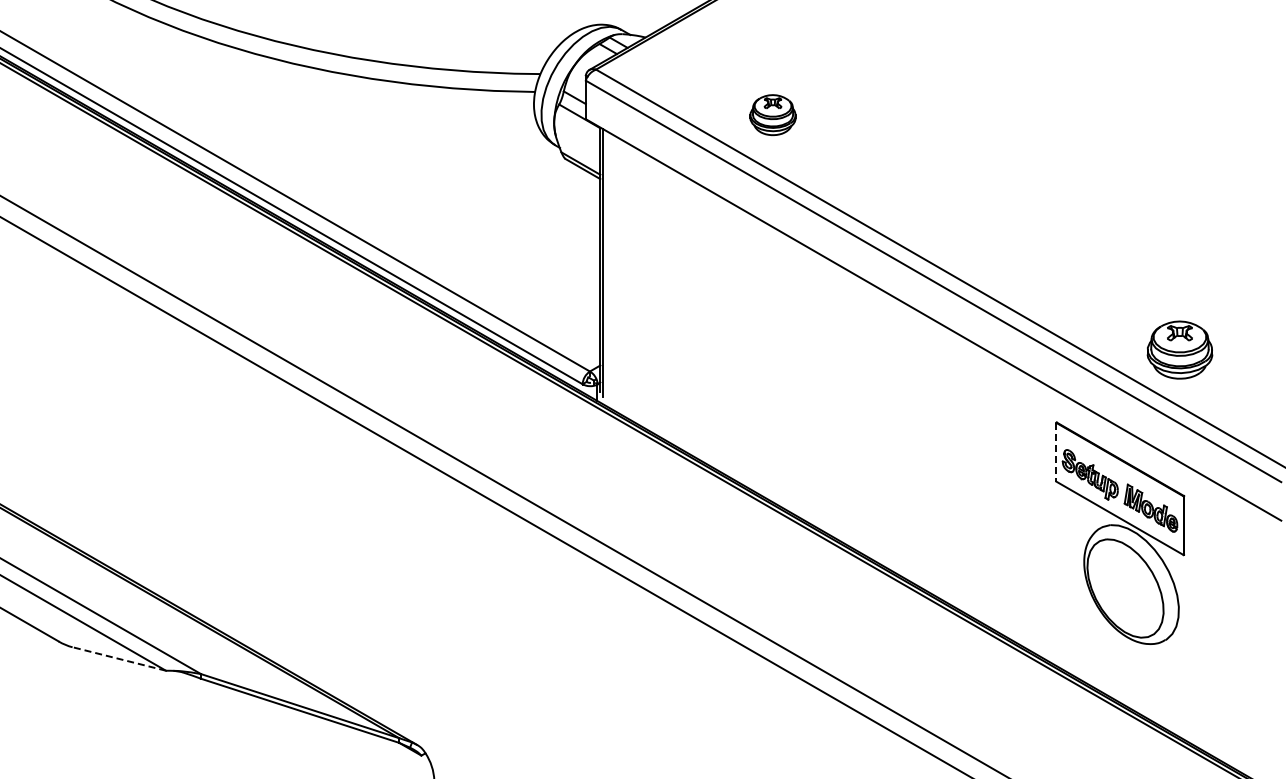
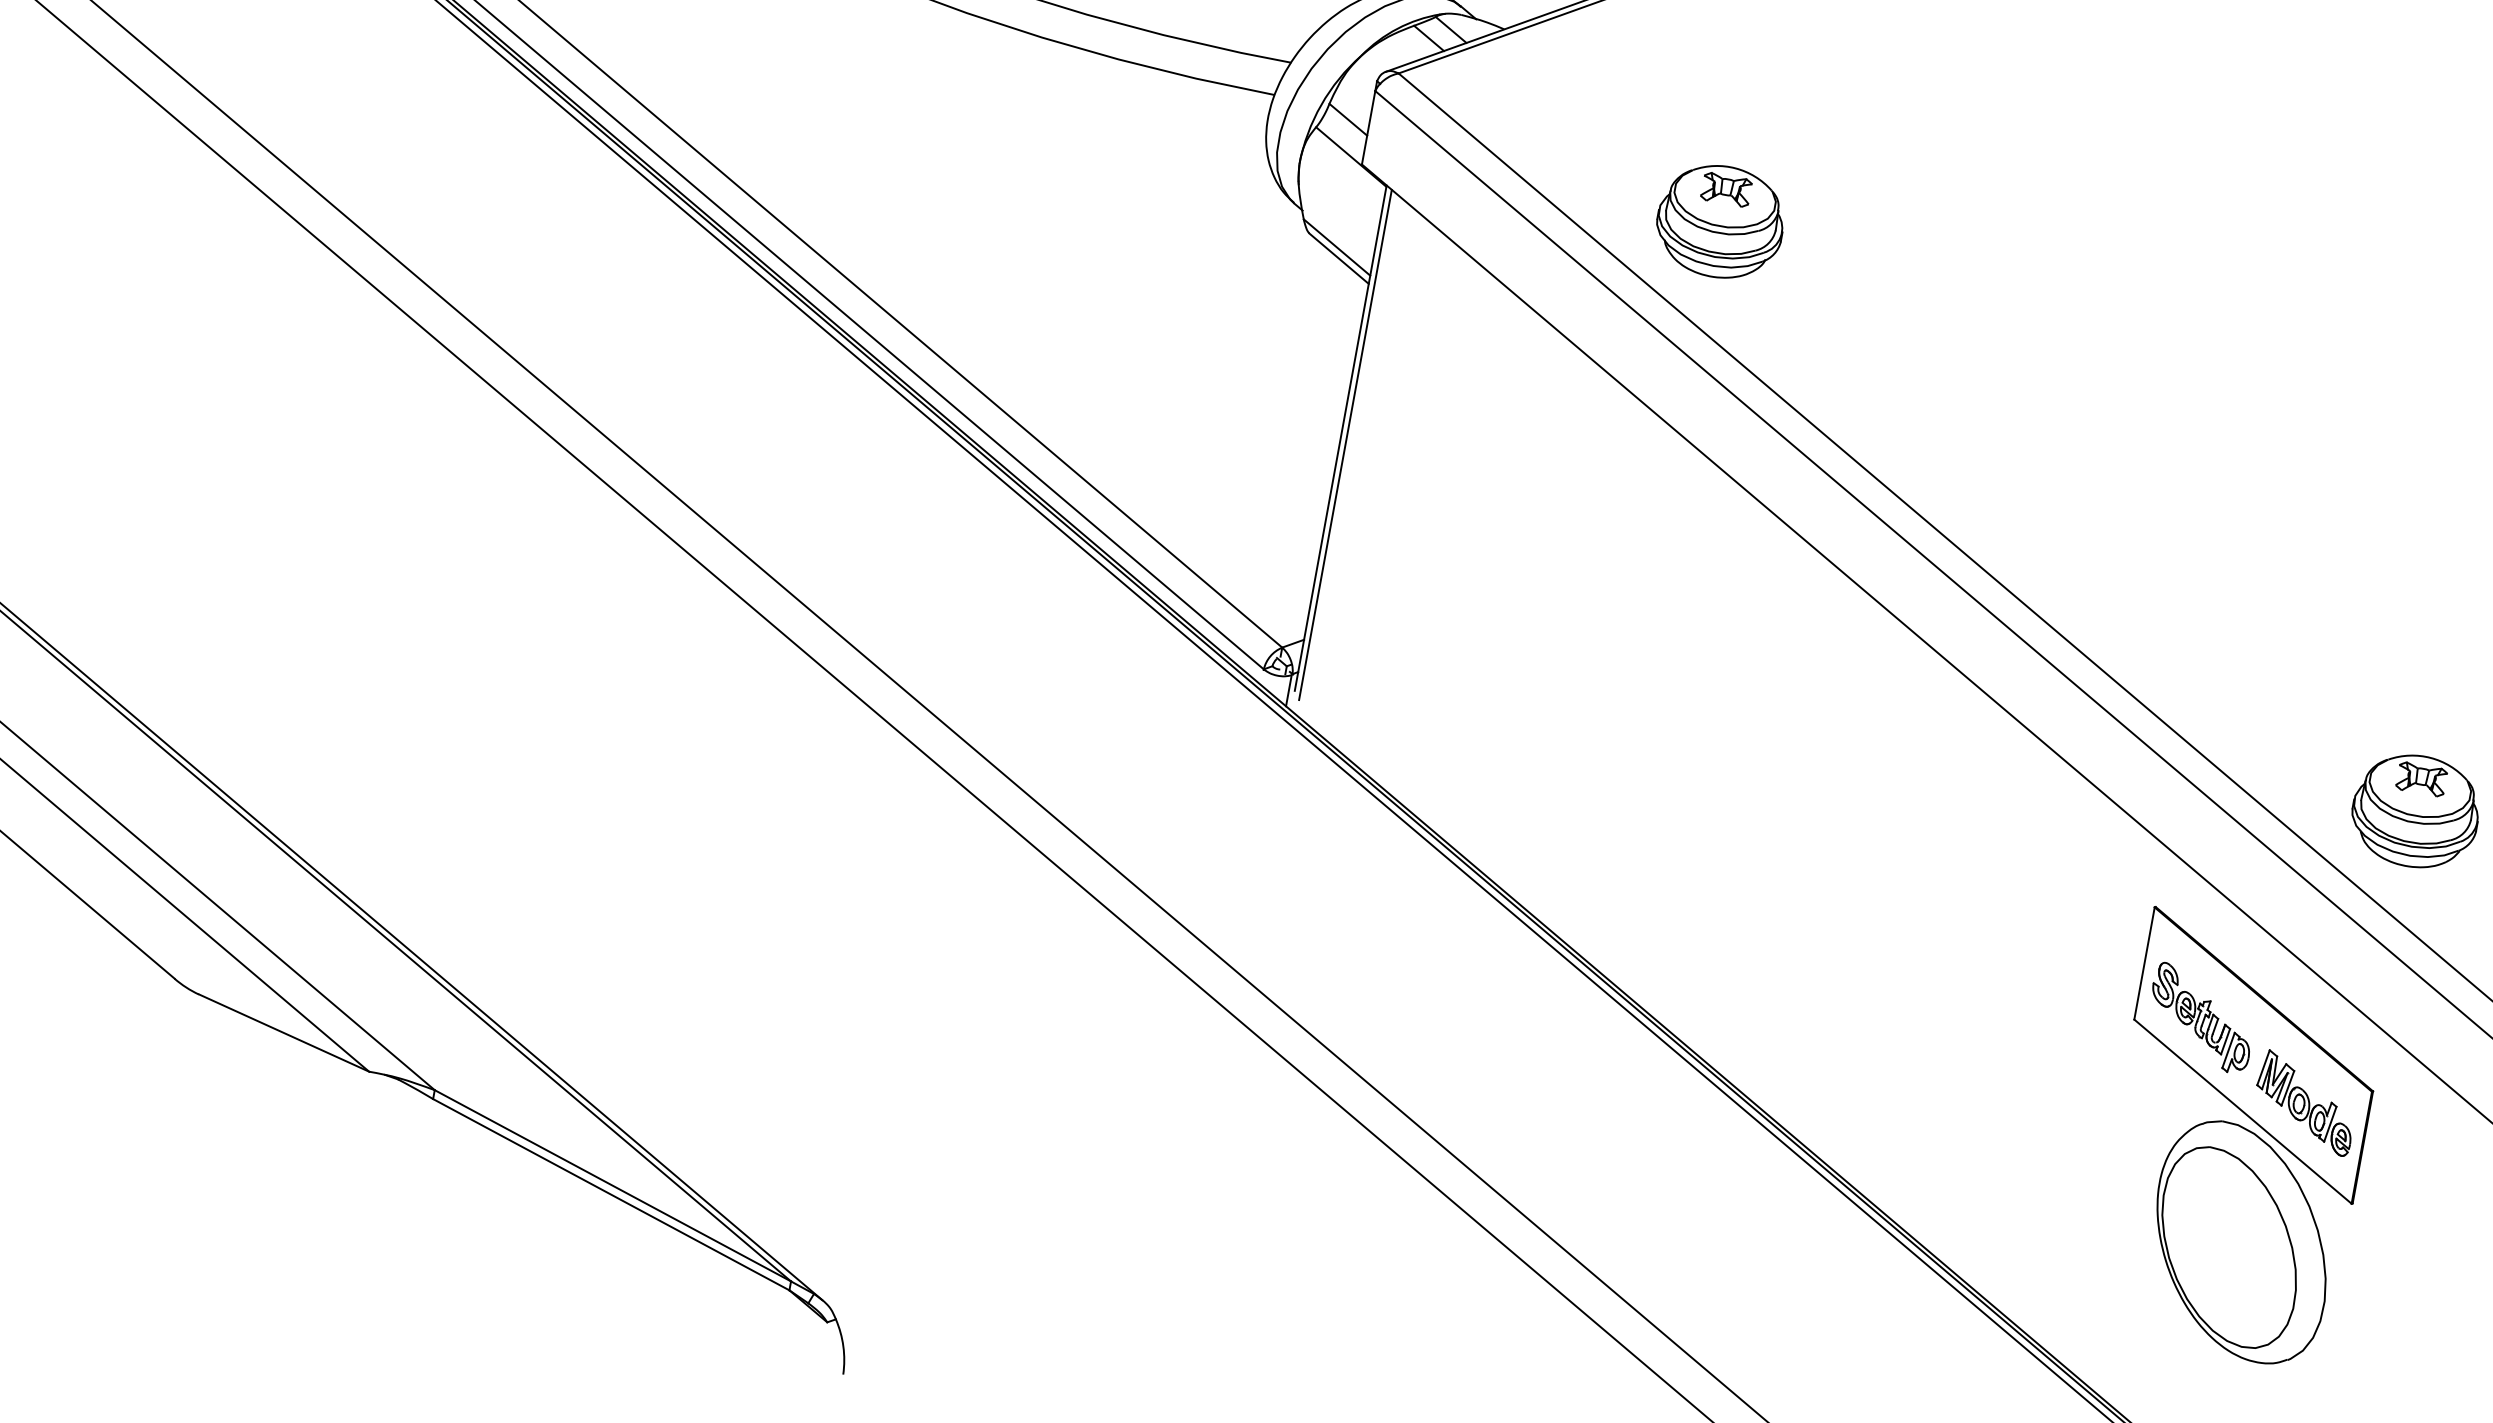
part: (772, 114) -> (1719, 220), size x1.43
line: (1056, 452) -> (2144, 964), dashed -> solid
line: (118, 658) -> (282, 1031), dashed -> solid

